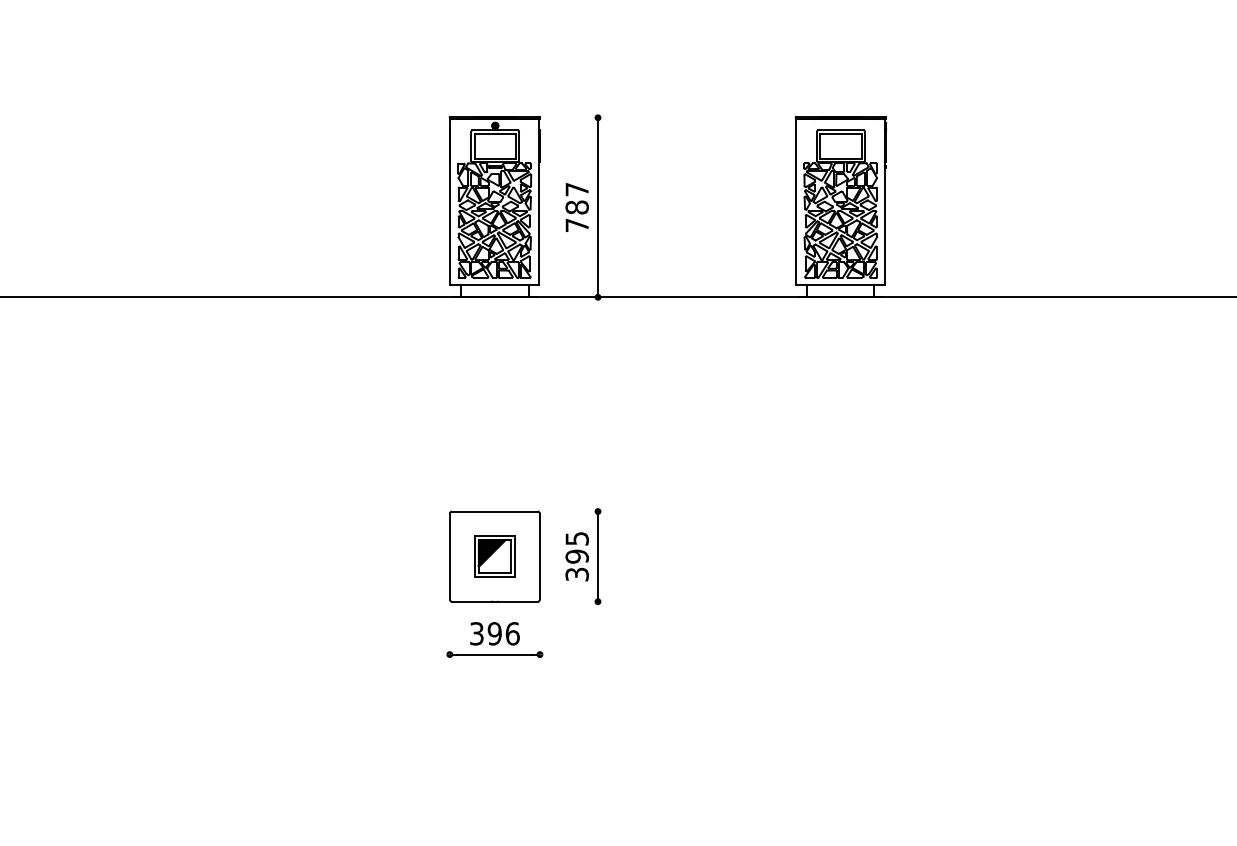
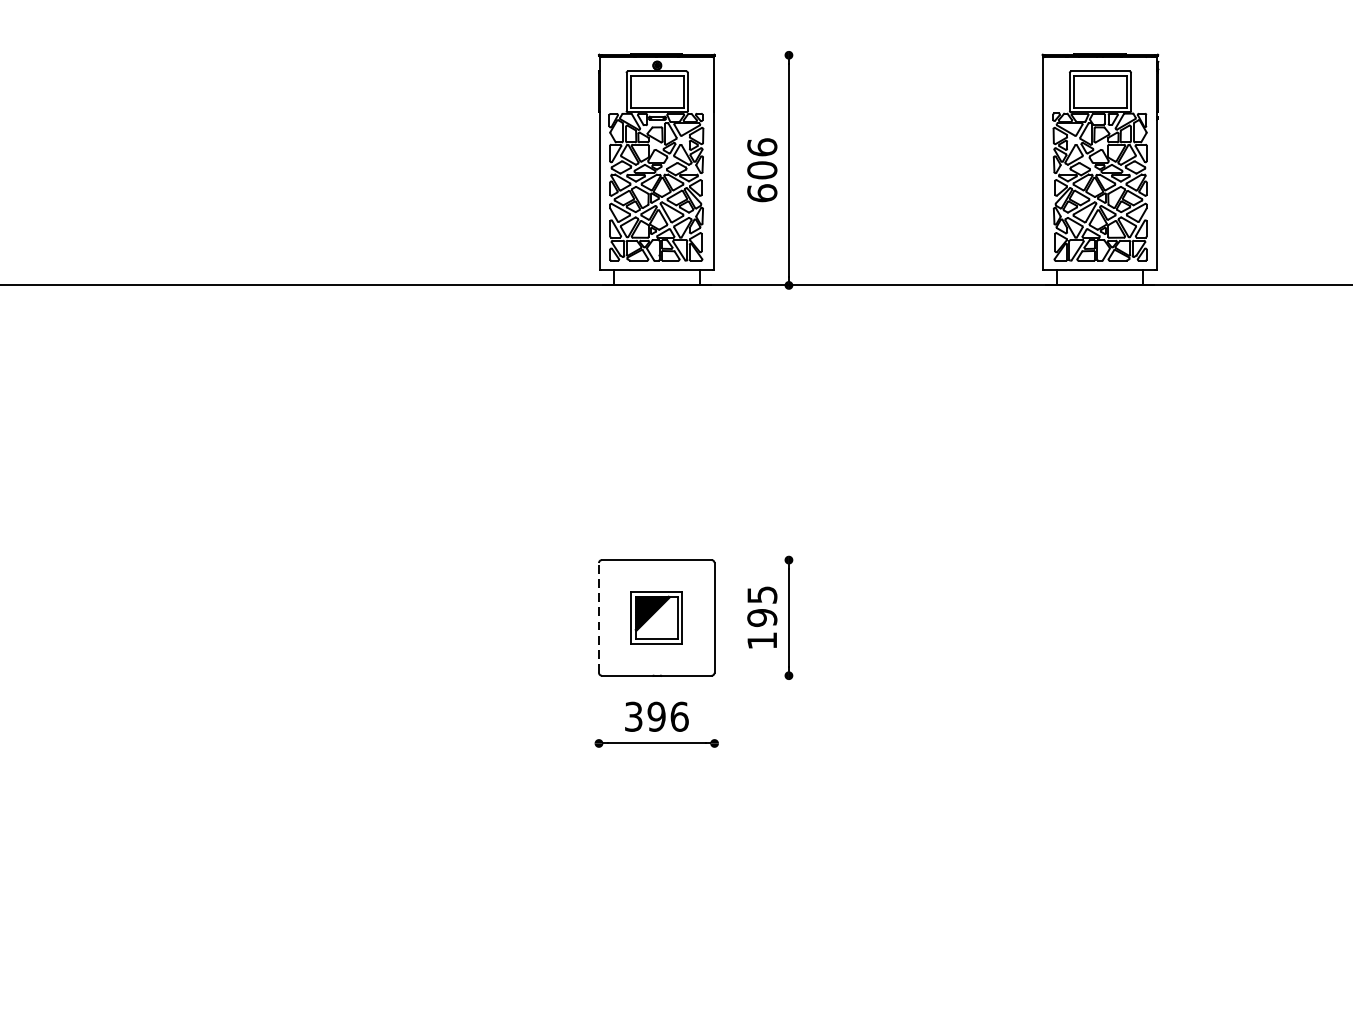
text: (576, 207) -> (761, 170), 787 -> 606
line: (449, 556) -> (598, 617), solid -> dashed
text: (576, 574) -> (761, 640), 395 -> 195

